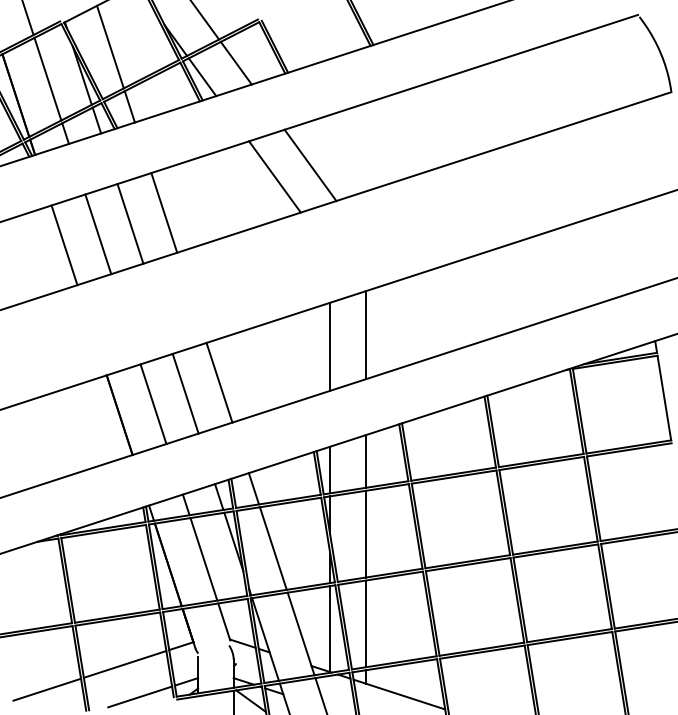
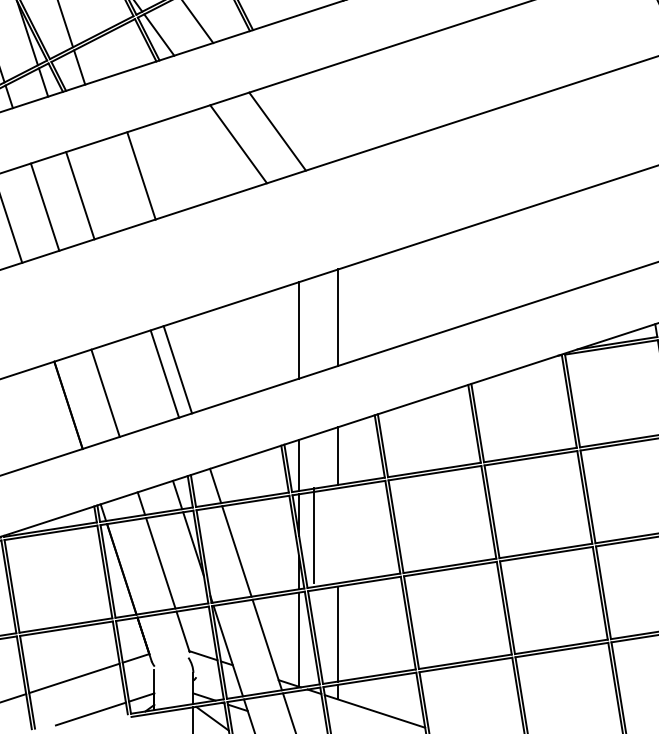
line: (164, 212) -> (141, 175), moved
line: (185, 393) -> (164, 373), moved
line: (365, 533) -> (313, 534), moved

